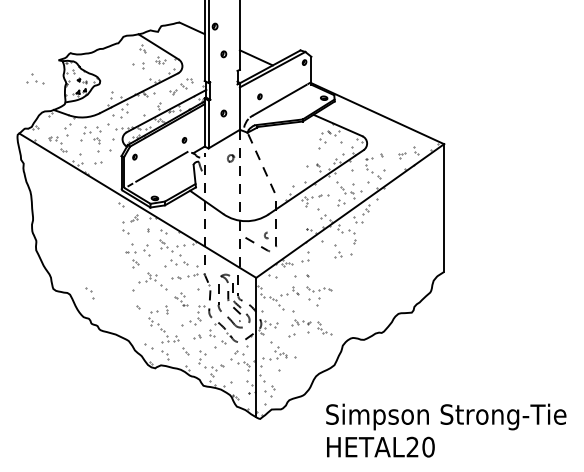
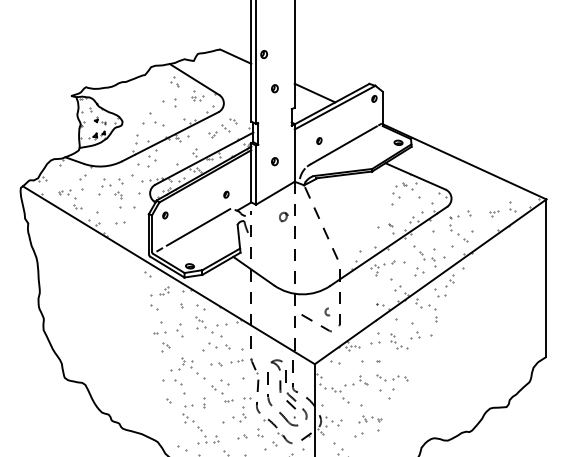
part: (35, 78) -> (153, 118), moved
part: (89, 293) -> (179, 387), moved
part: (181, 299) -> (222, 390), size x1.43
part: (324, 328) -> (398, 341), moved

